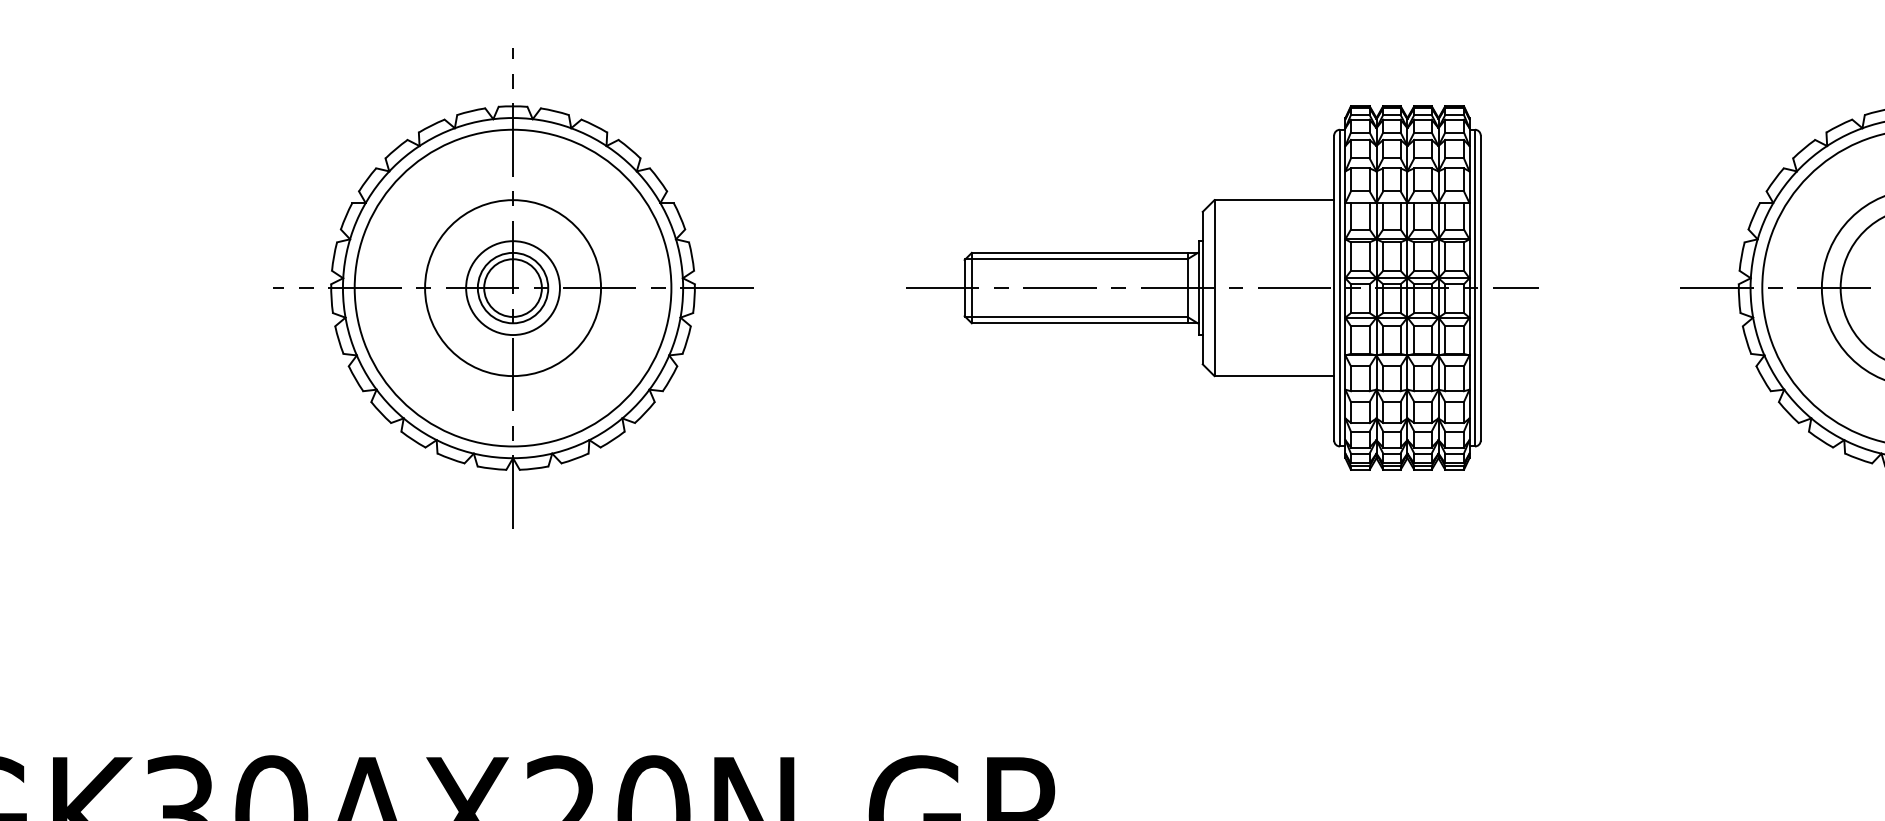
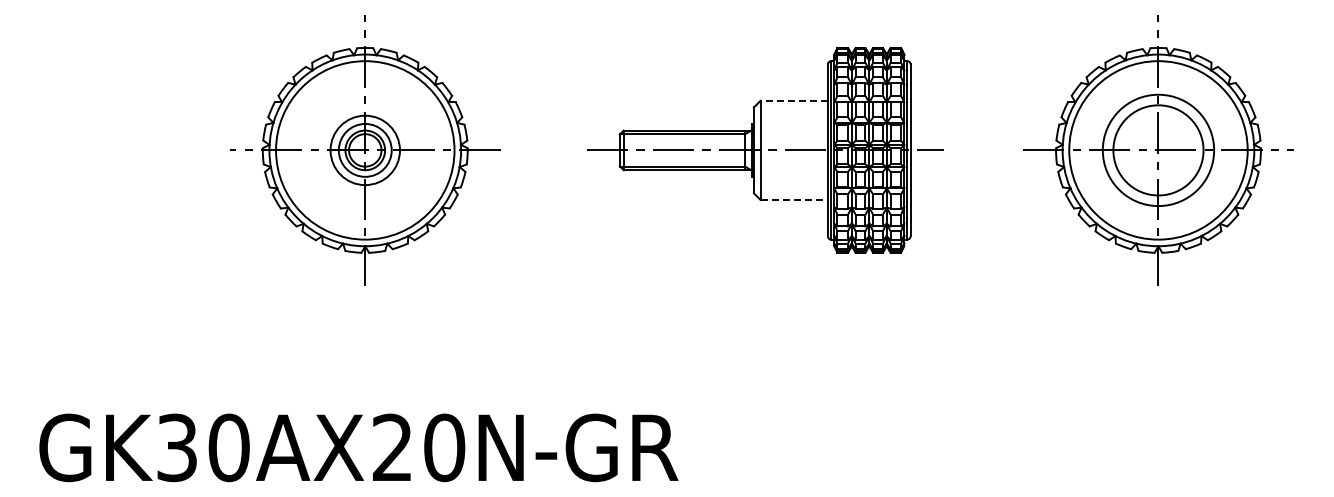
line: (1274, 199) -> (794, 100), solid -> dashed
circle: (511, 286) -> (364, 149), size x0.7
line: (1274, 375) -> (794, 199), solid -> dashed

